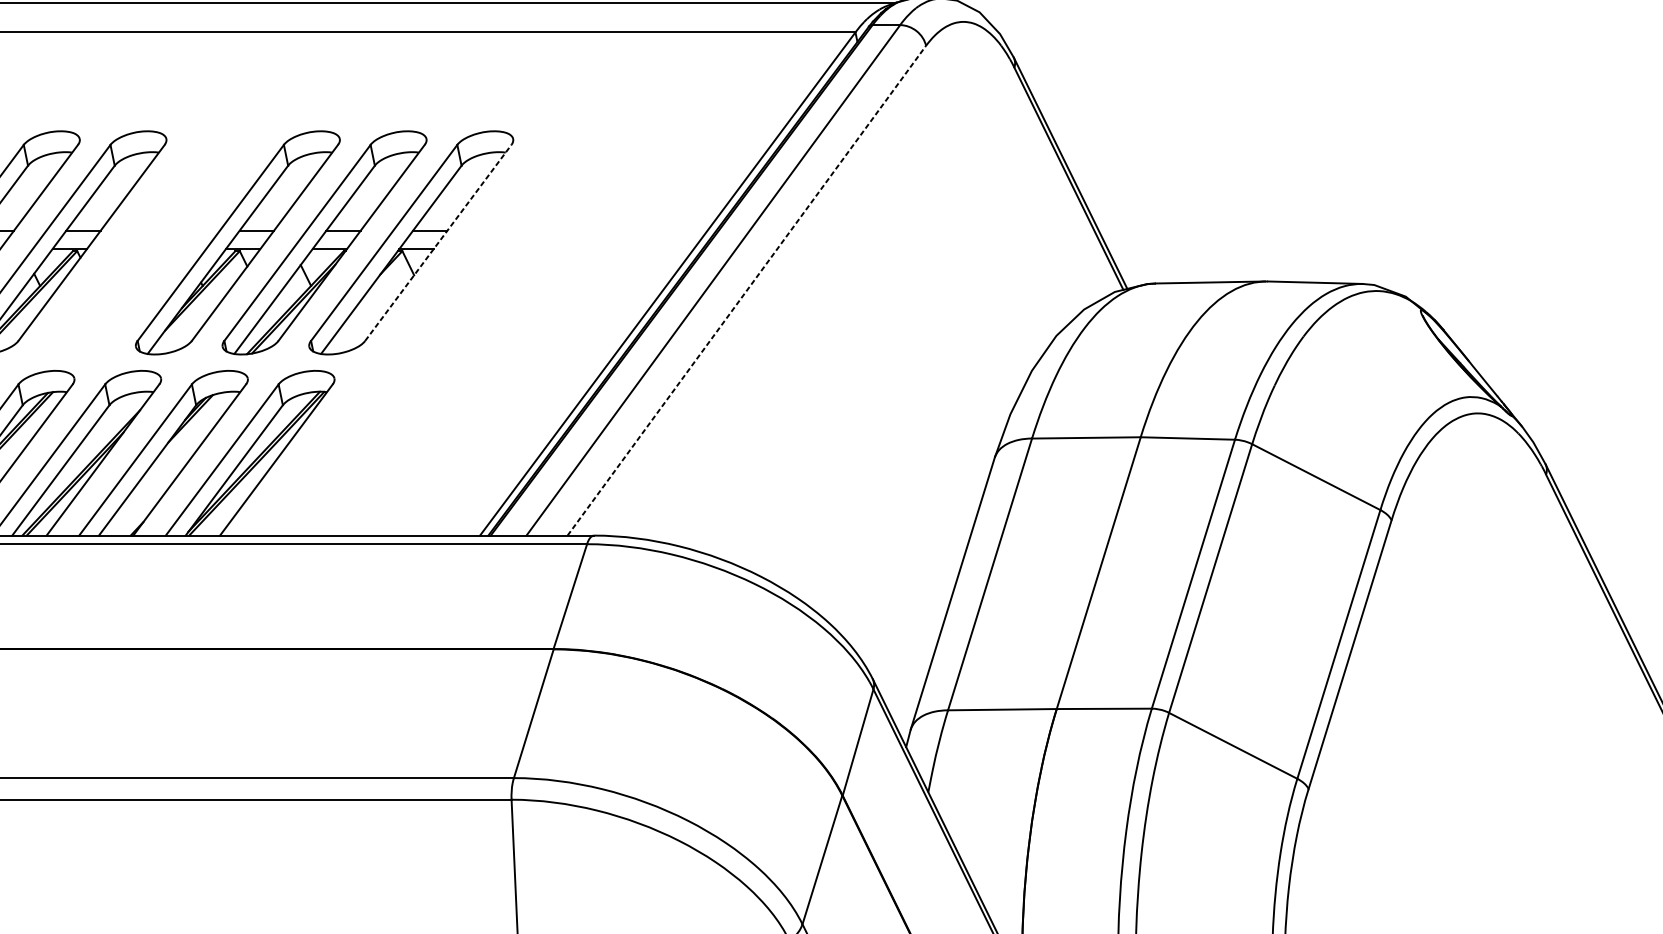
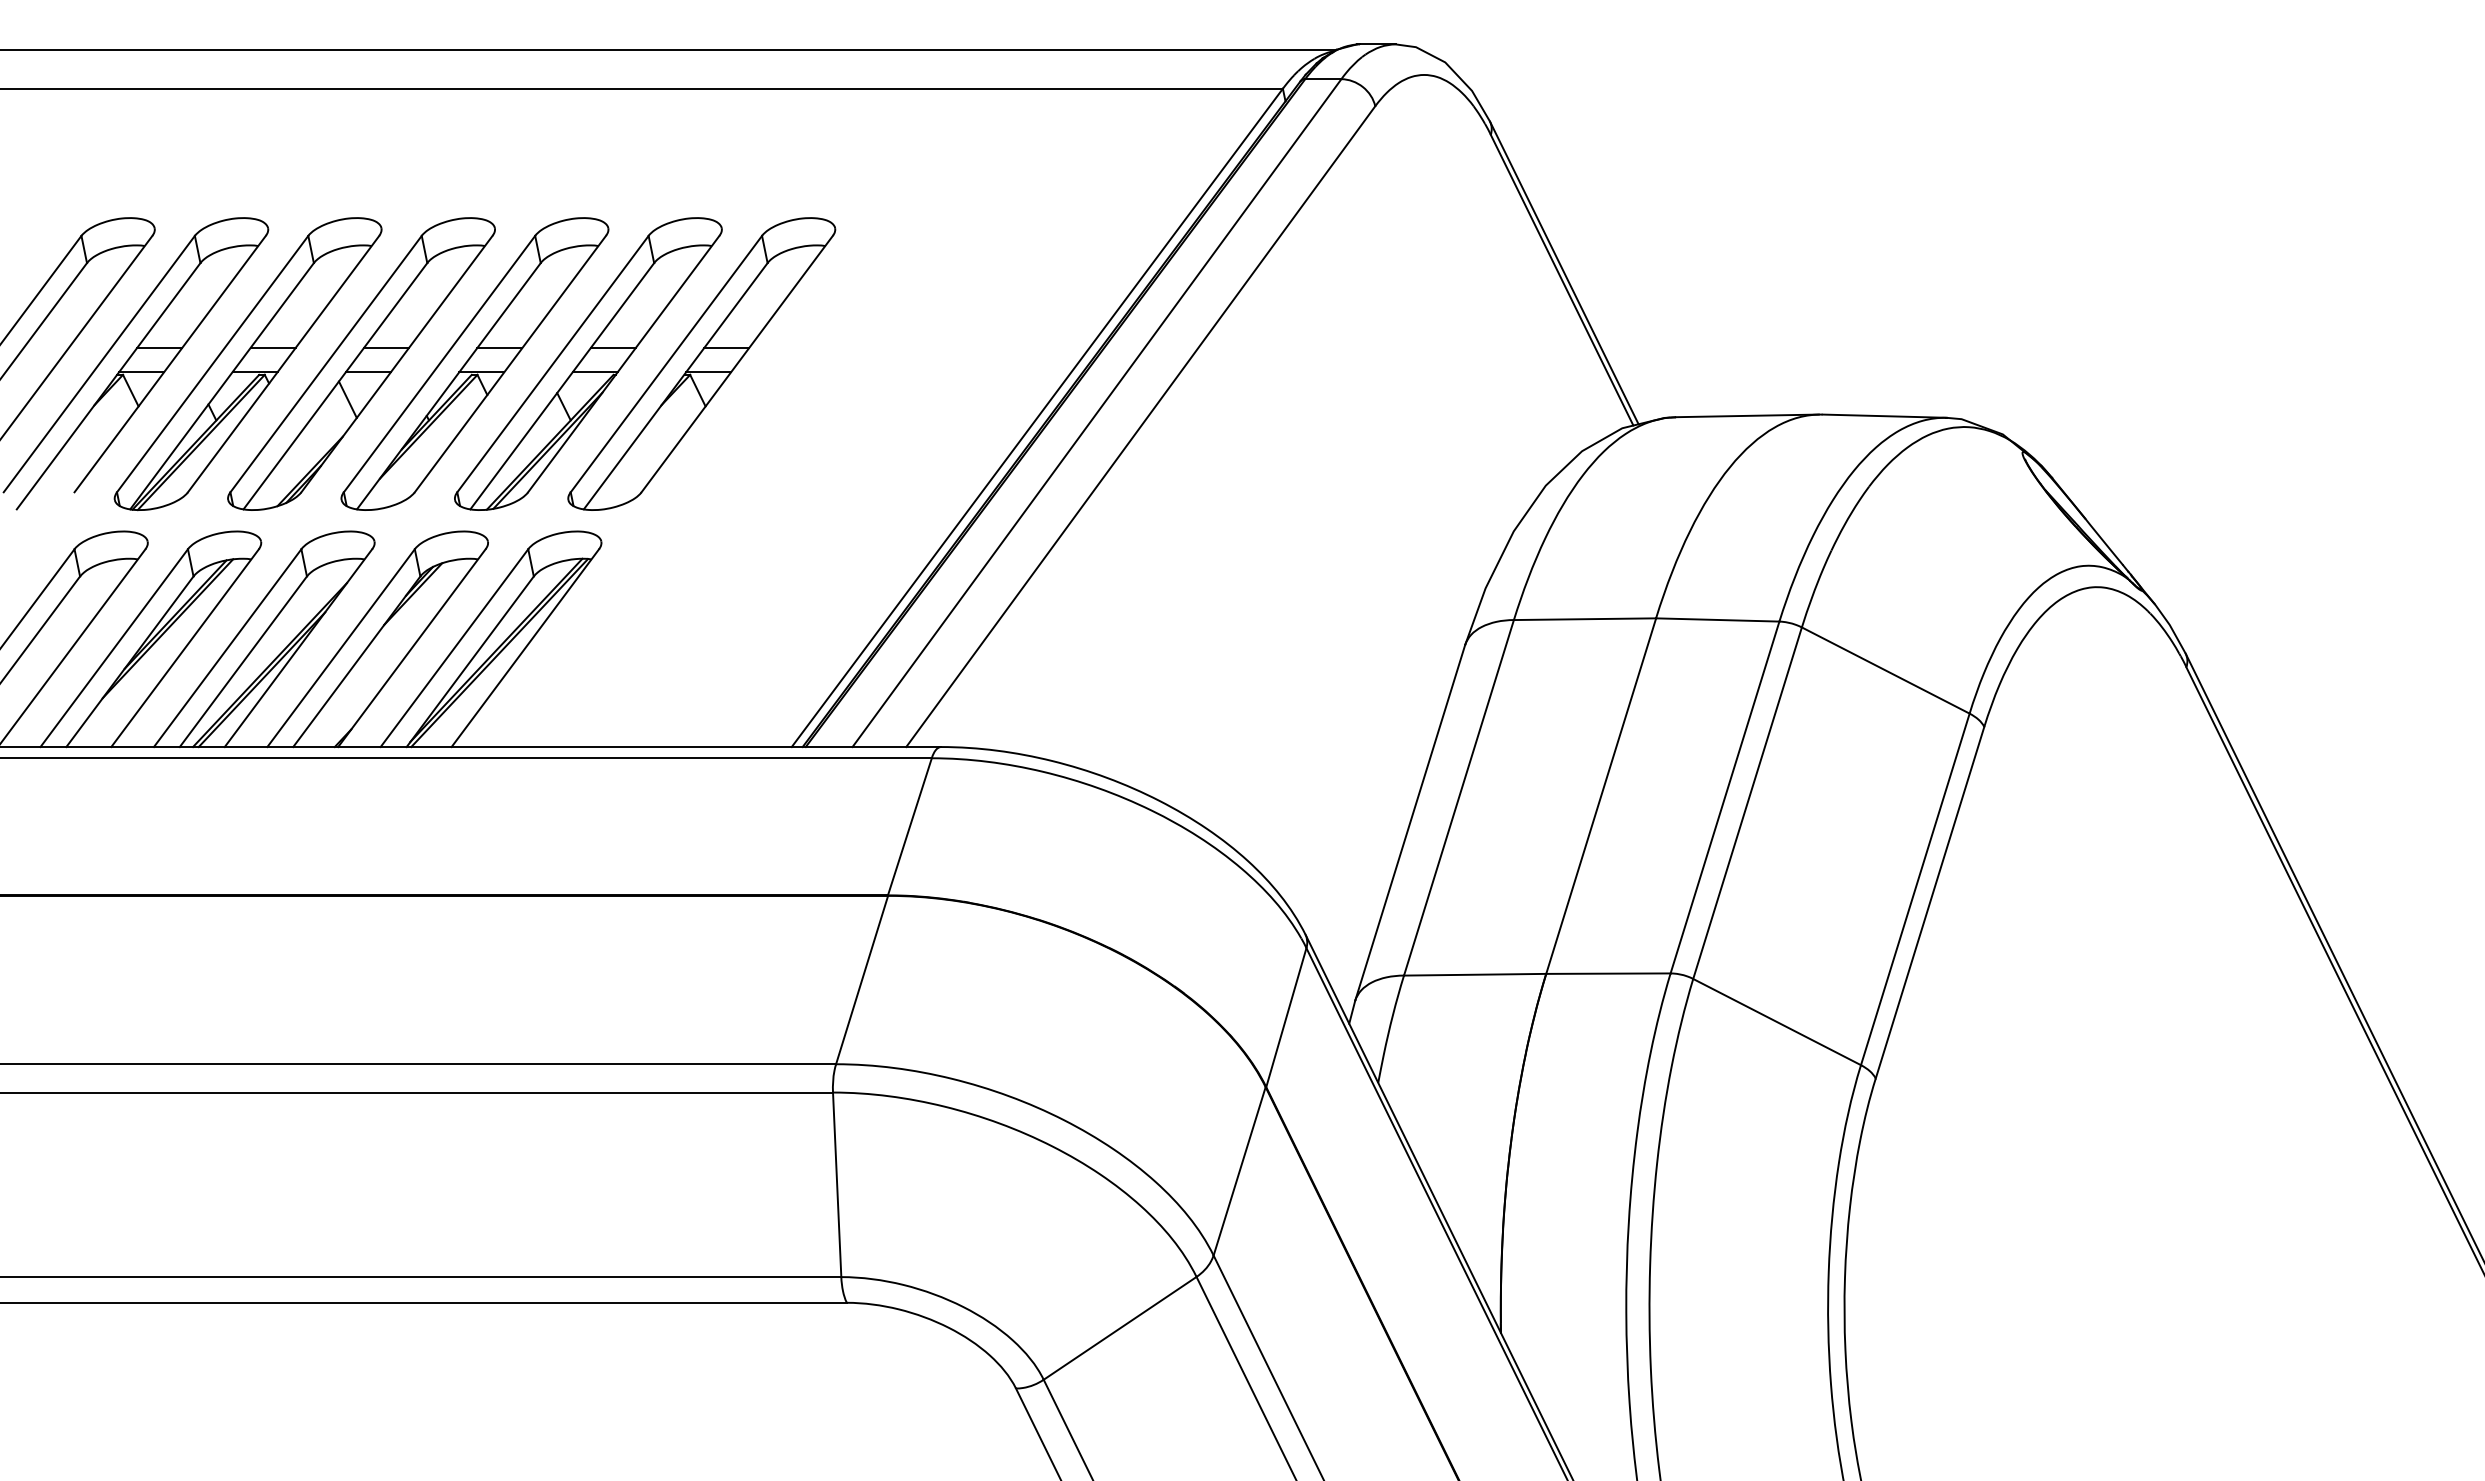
part: (151, 242) -> (361, 363), added
line: (438, 243) -> (737, 364), dashed -> solid
line: (747, 290) -> (1141, 426), dashed -> solid

